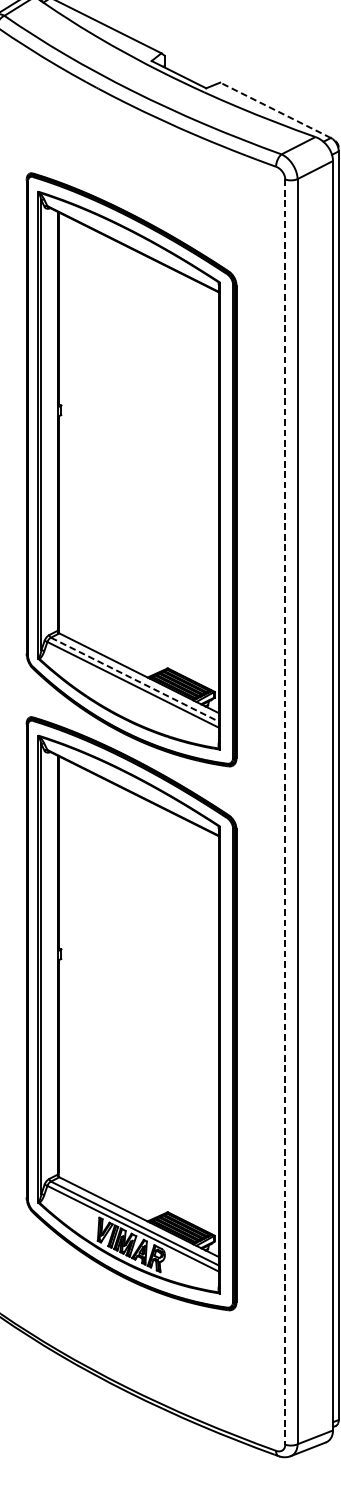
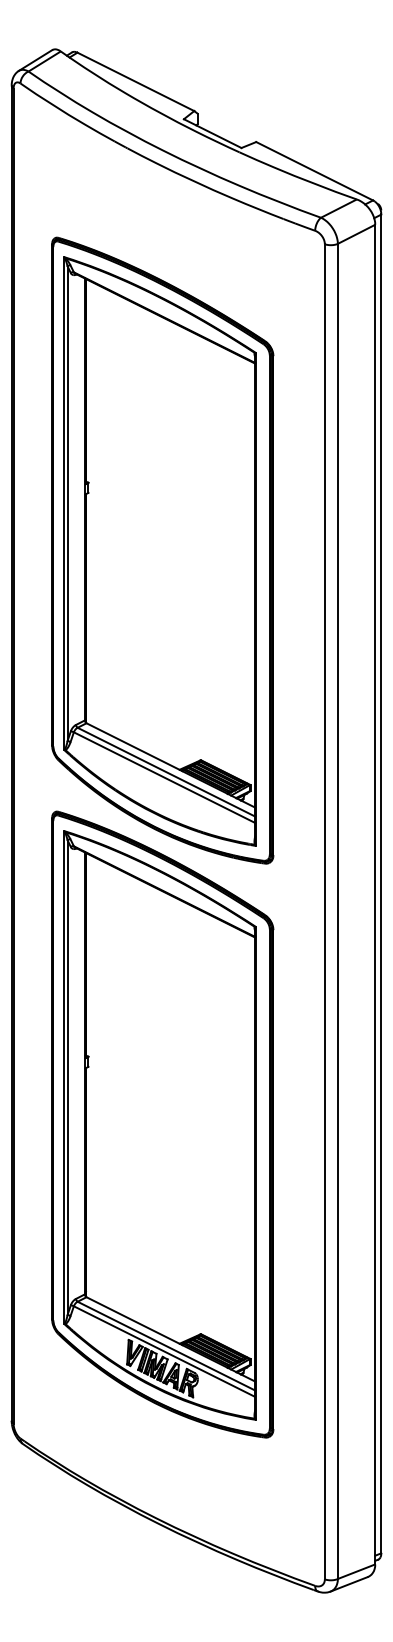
line: (275, 110) -> (314, 171), dashed -> solid
line: (135, 680) -> (166, 772), dashed -> solid
line: (284, 811) -> (324, 911), dashed -> solid

